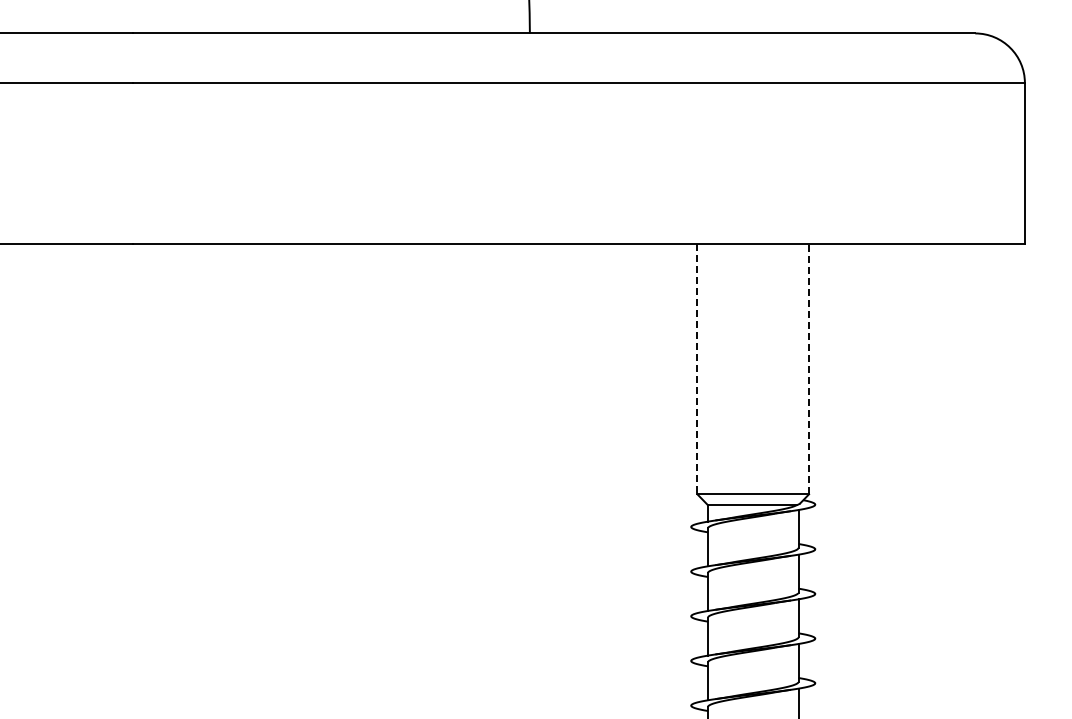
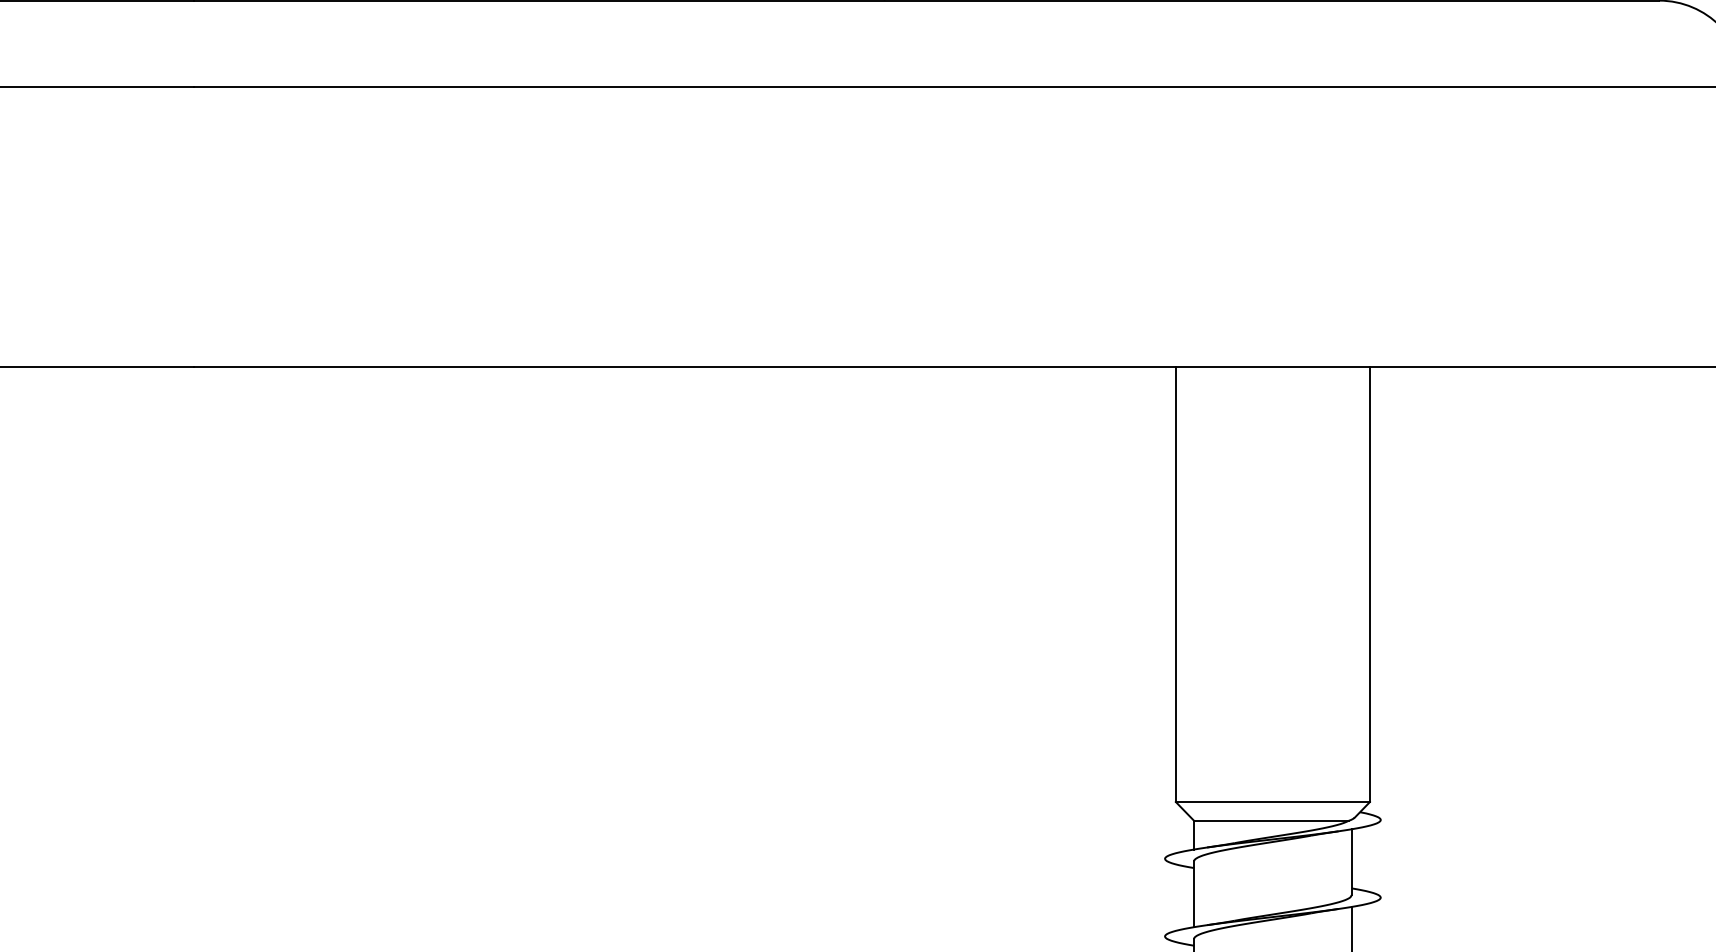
line: (697, 369) -> (1175, 584), dashed -> solid
line: (809, 369) -> (1370, 584), dashed -> solid

